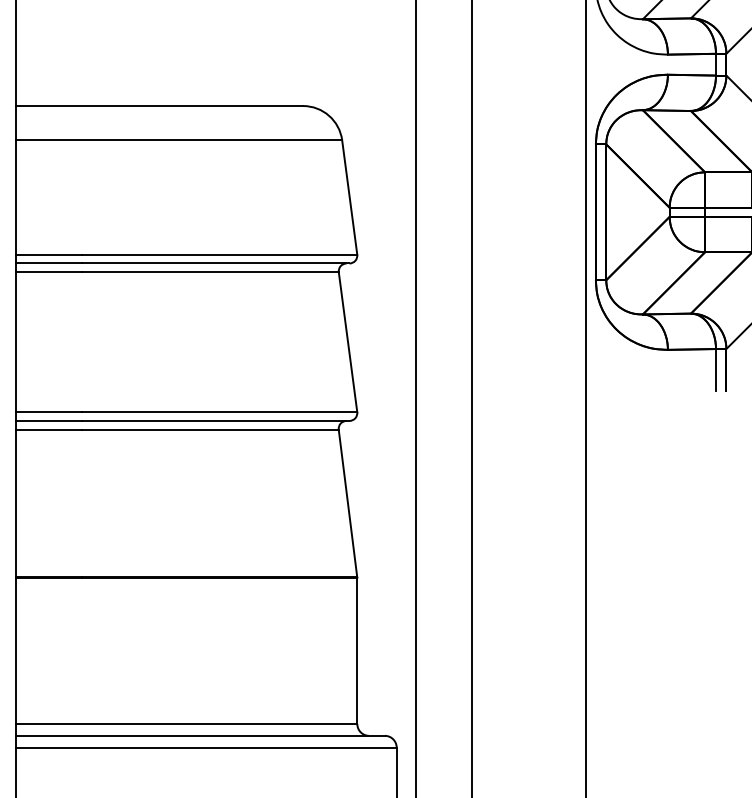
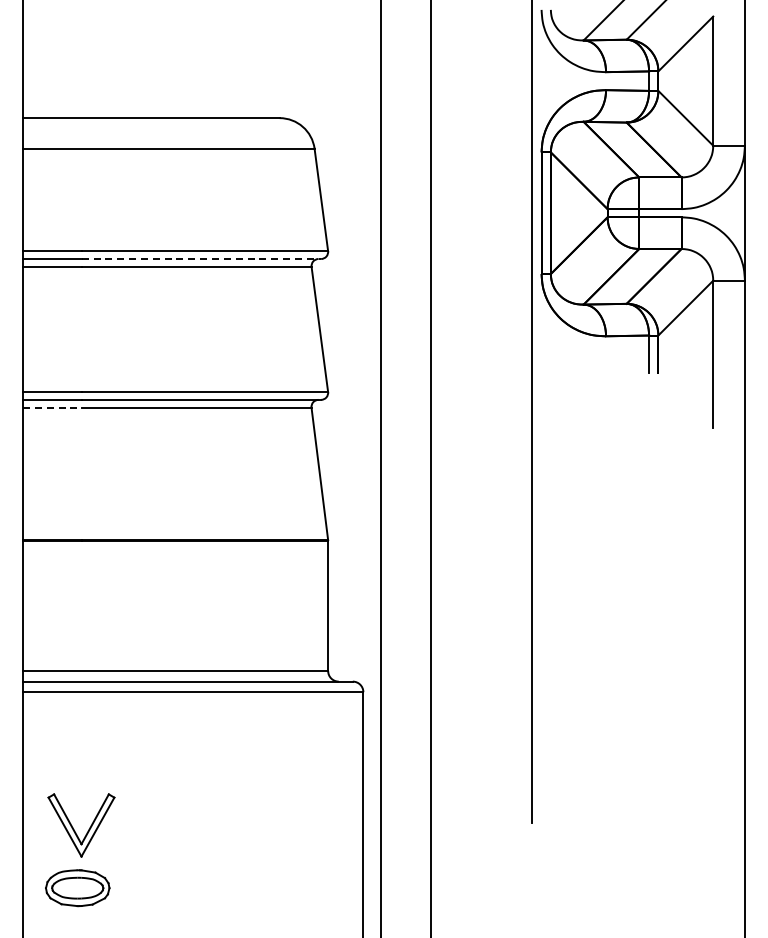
line: (215, 264) -> (201, 259), solid -> dashed
line: (49, 429) -> (52, 407), solid -> dashed

